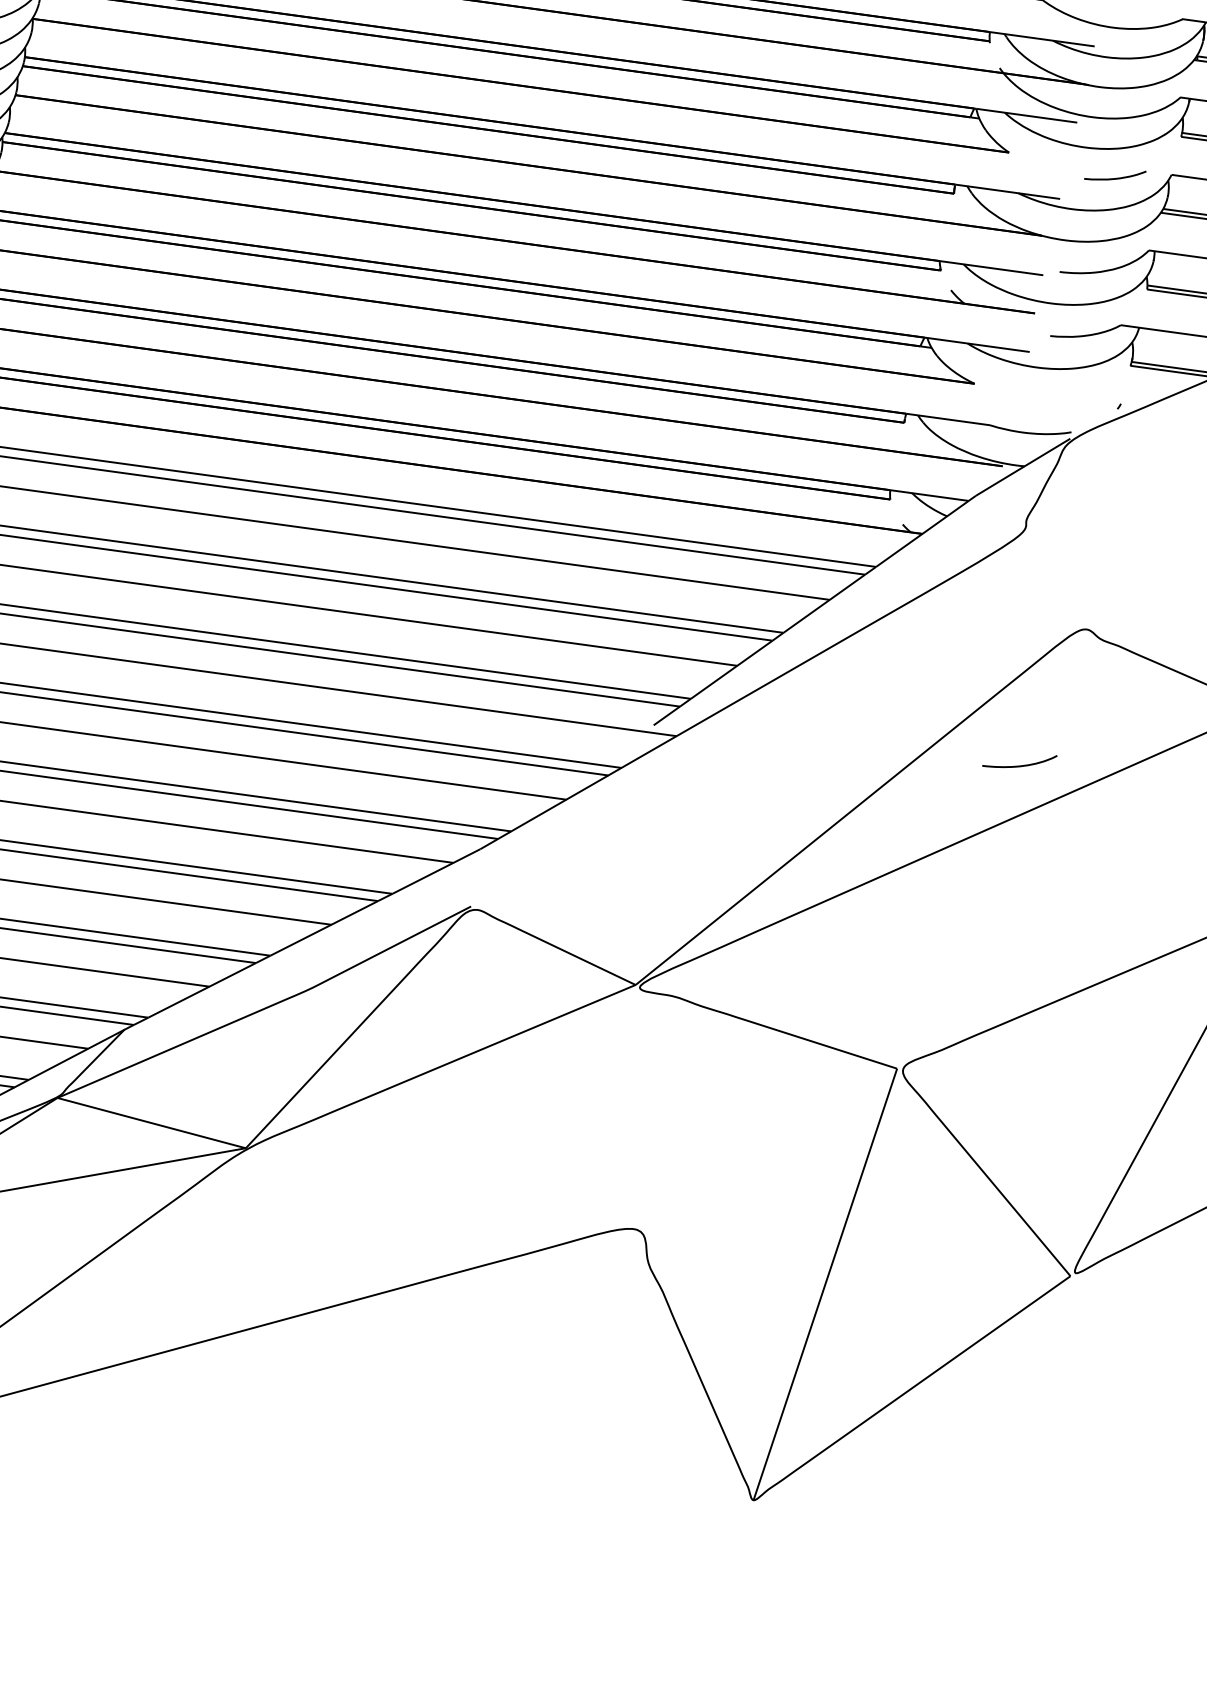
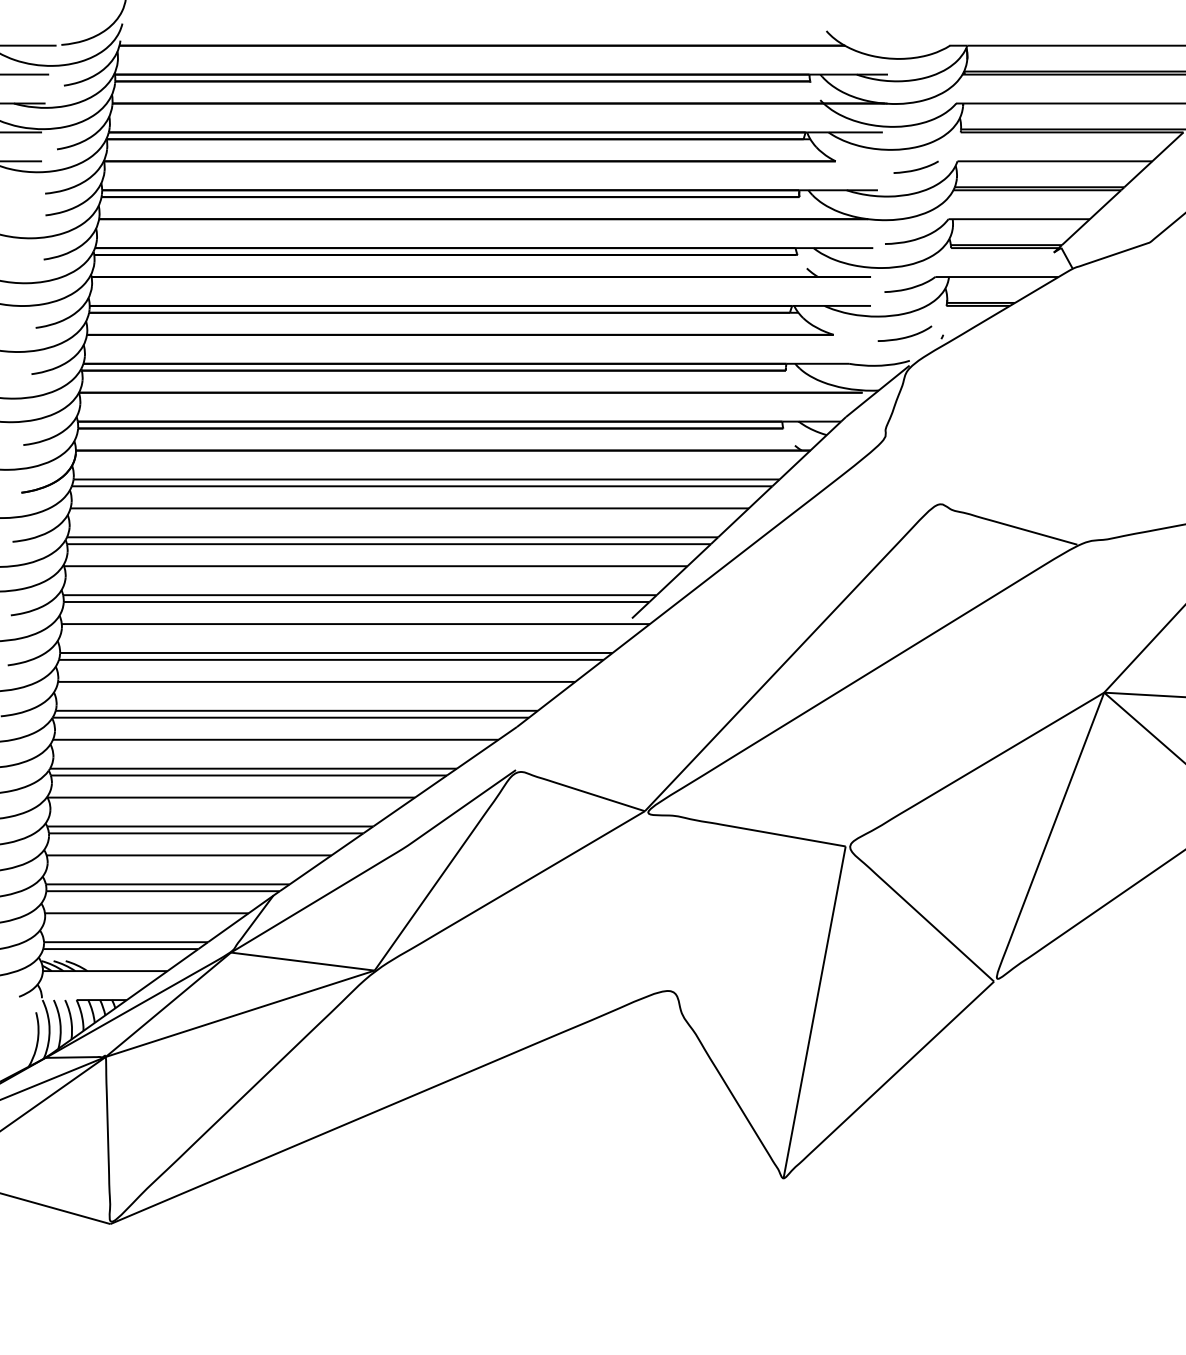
curve: (1020, 764) -> (905, 336), moved

